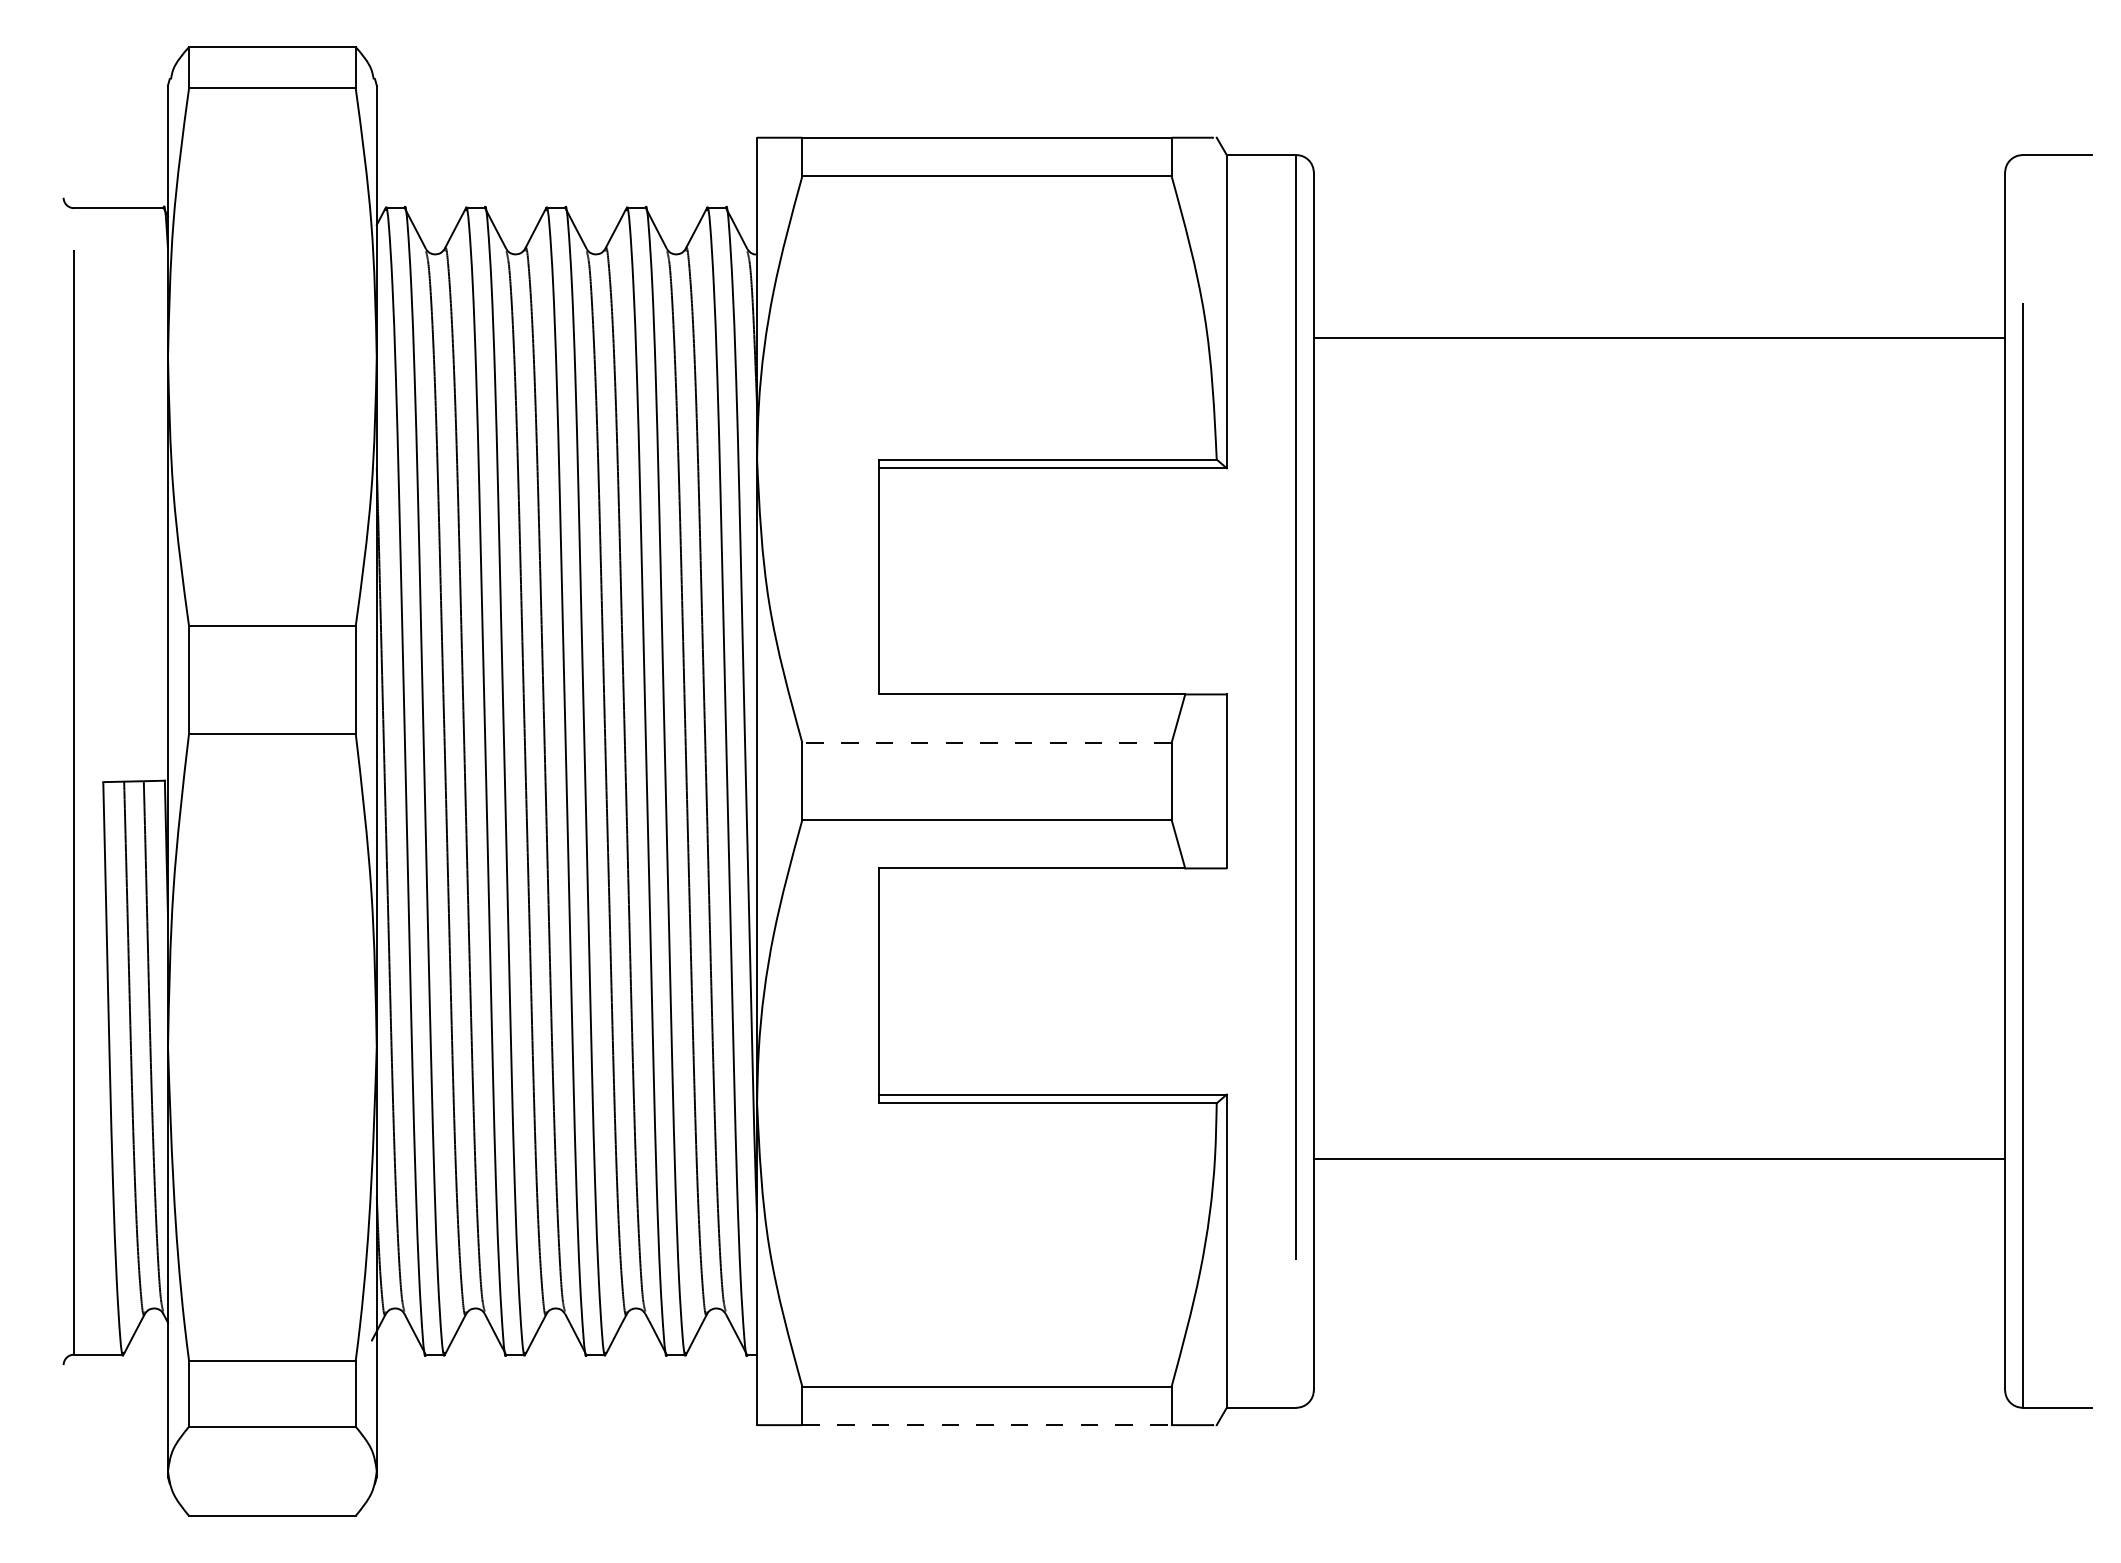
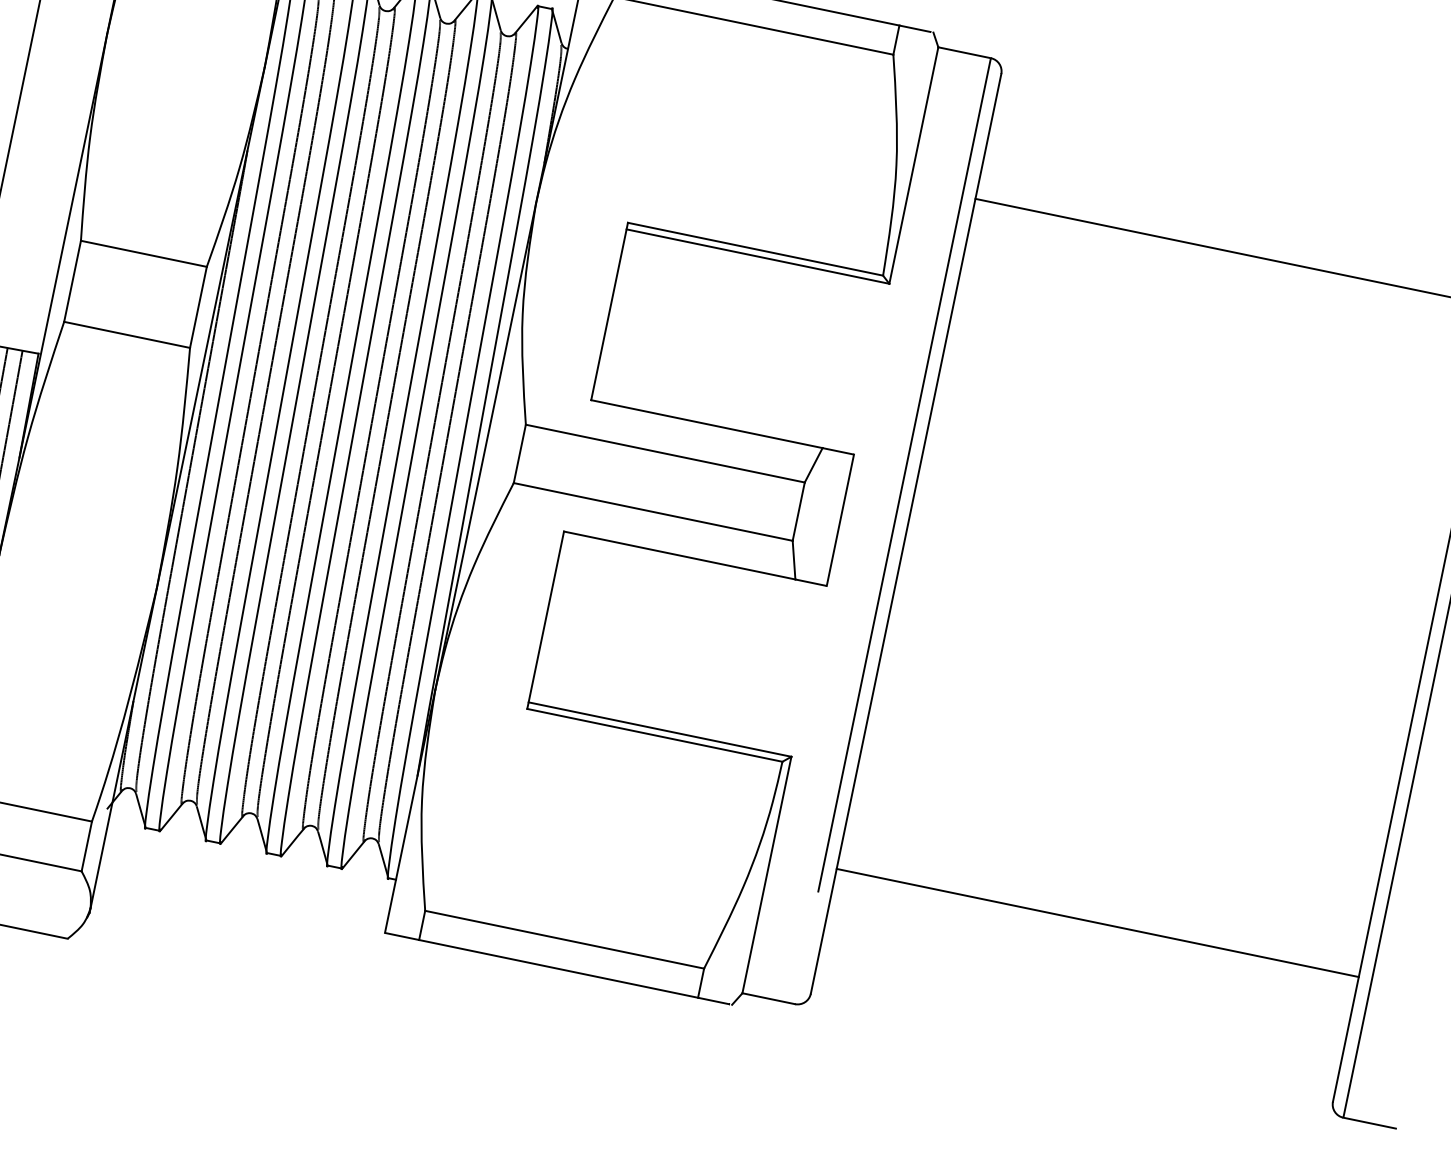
line: (987, 742) -> (665, 453), dashed -> solid
line: (1659, 1159) -> (1097, 923), moved
line: (987, 1425) -> (558, 969), dashed -> solid

